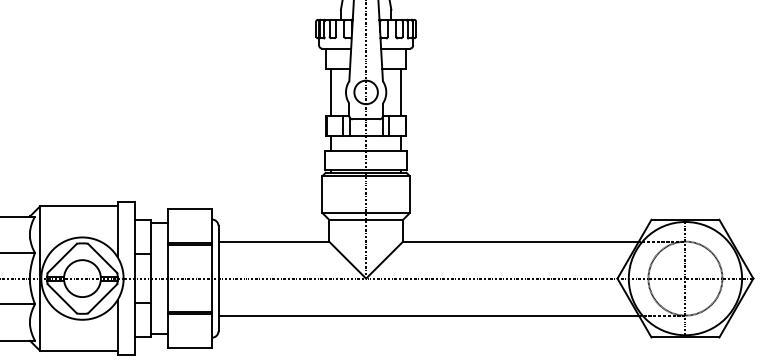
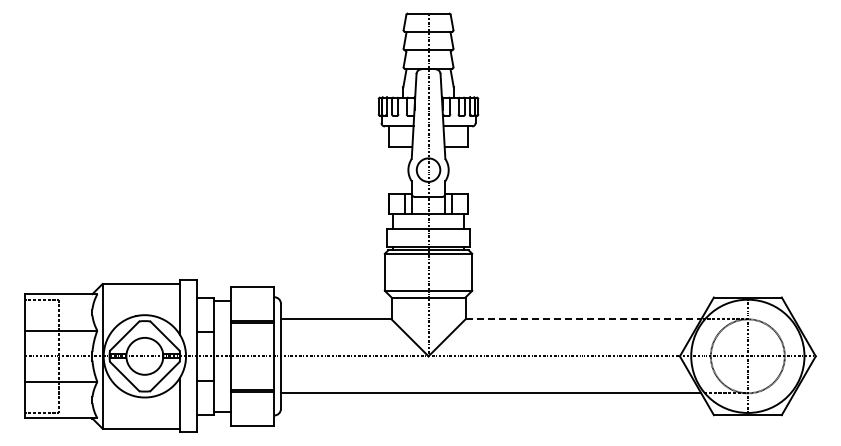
line: (331, 91) -> (393, 169), removed
line: (401, 91) -> (463, 169), removed
line: (521, 241) -> (583, 319), solid -> dashed

